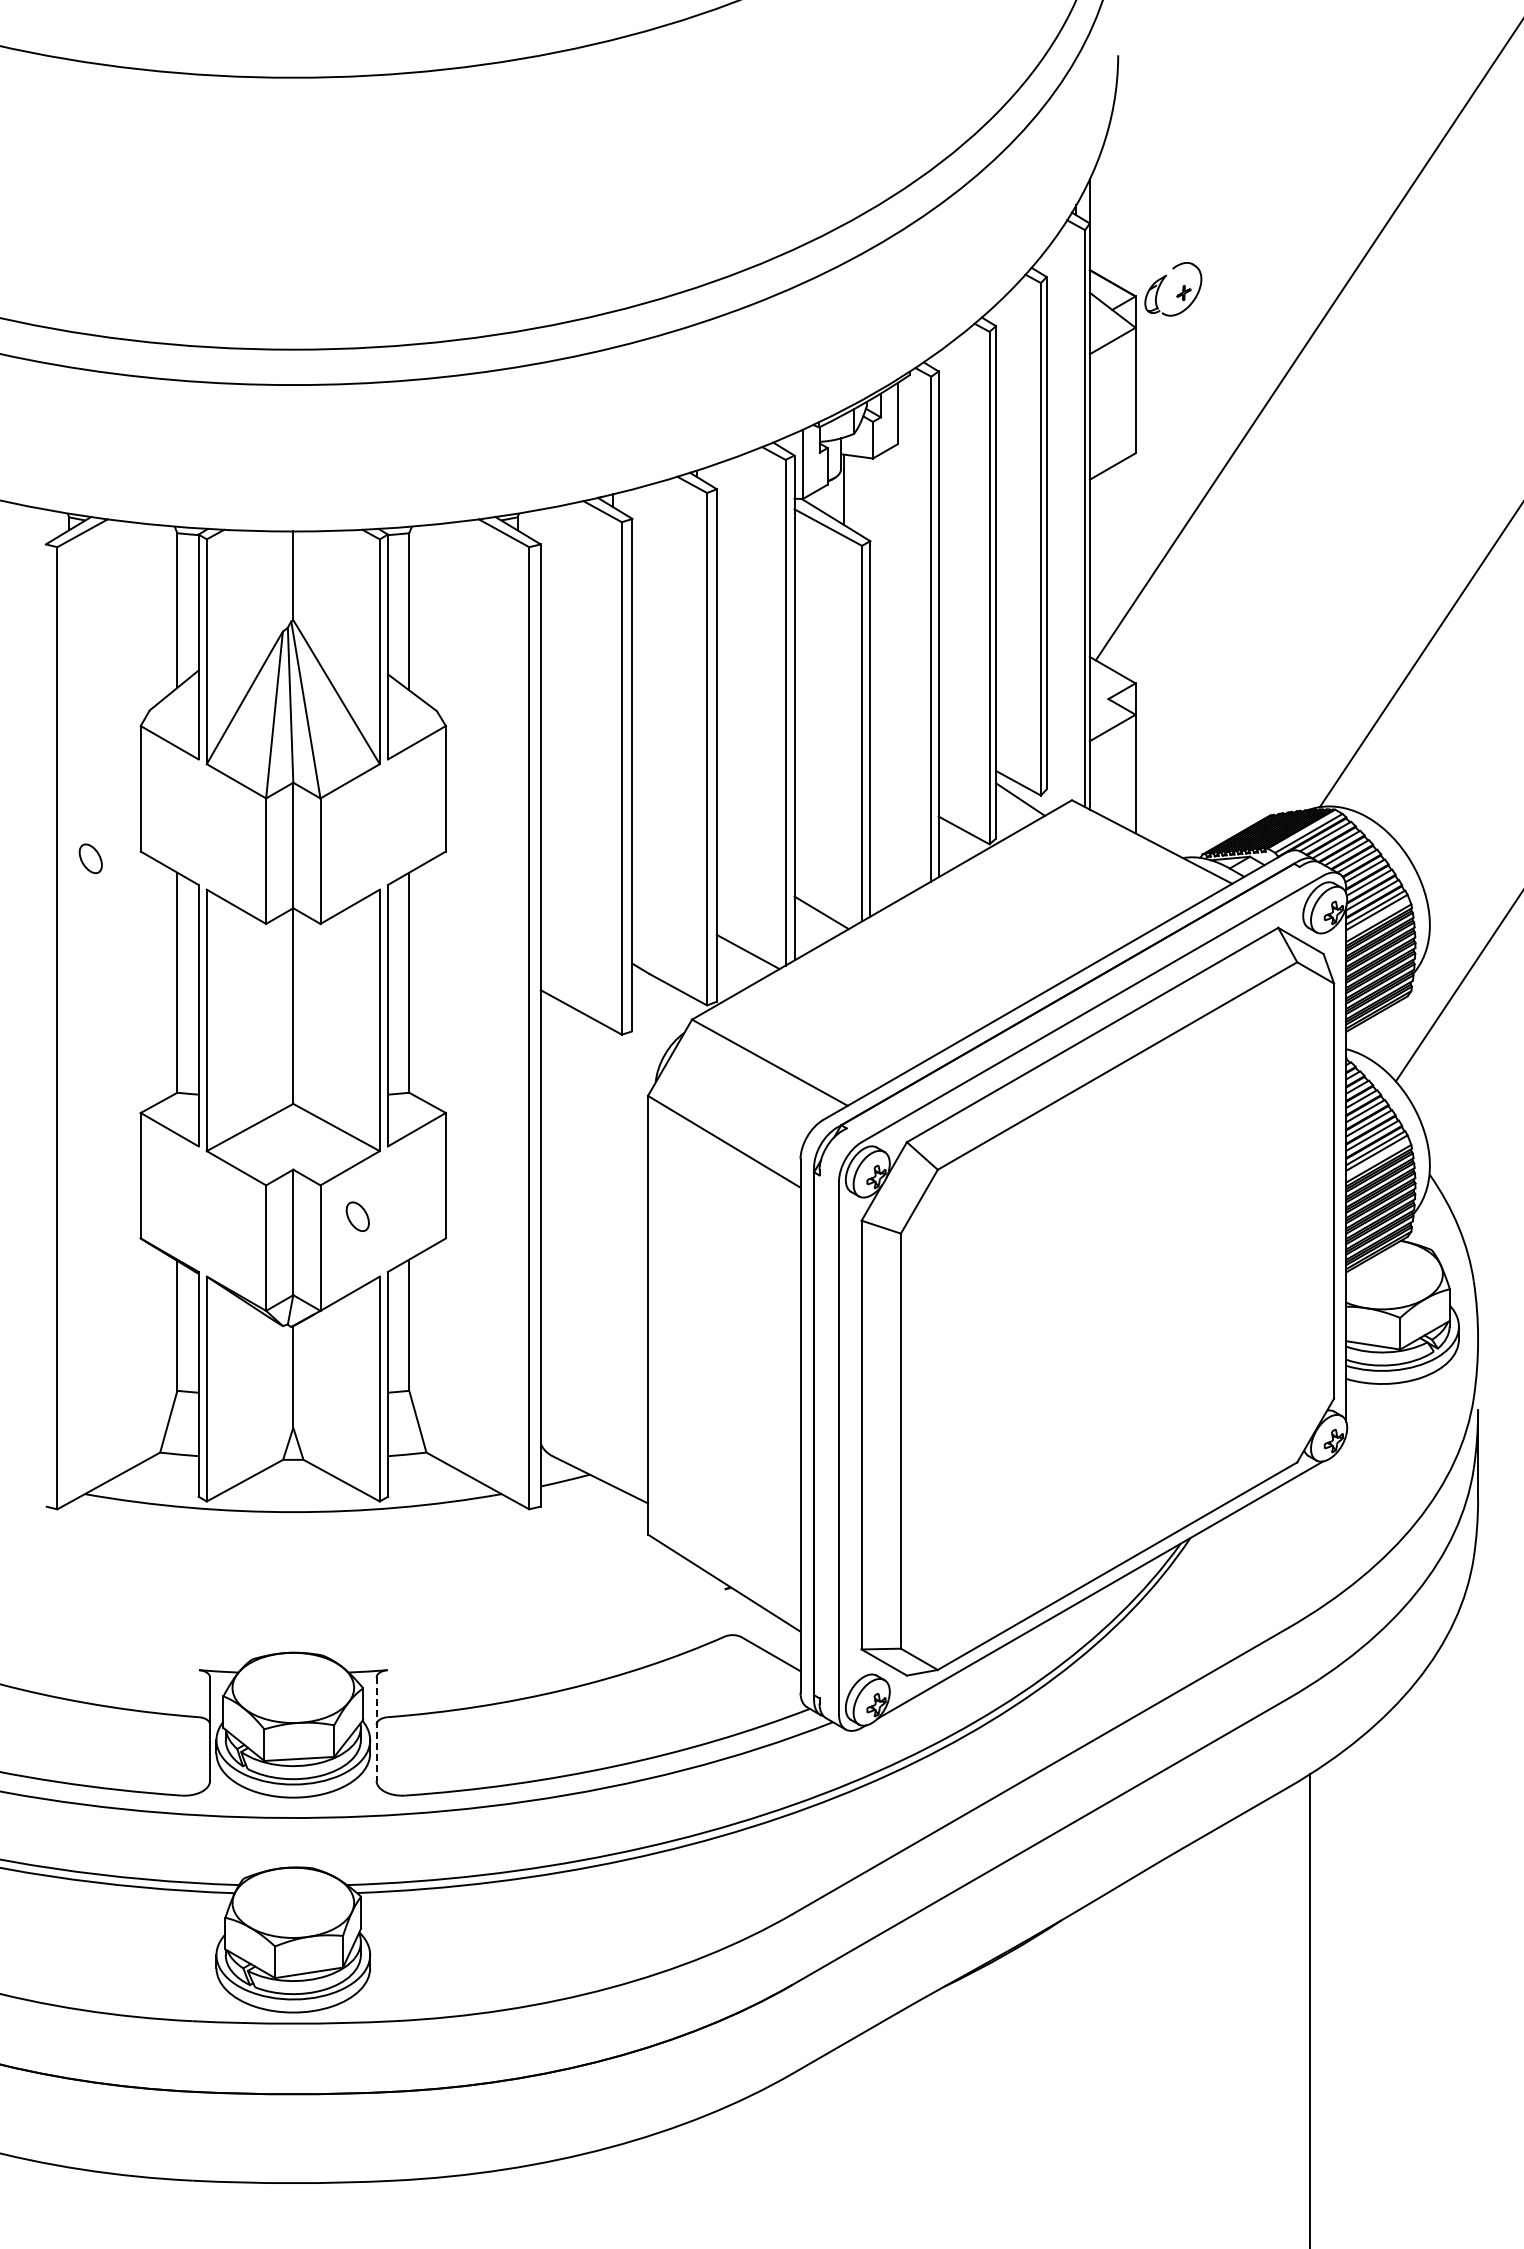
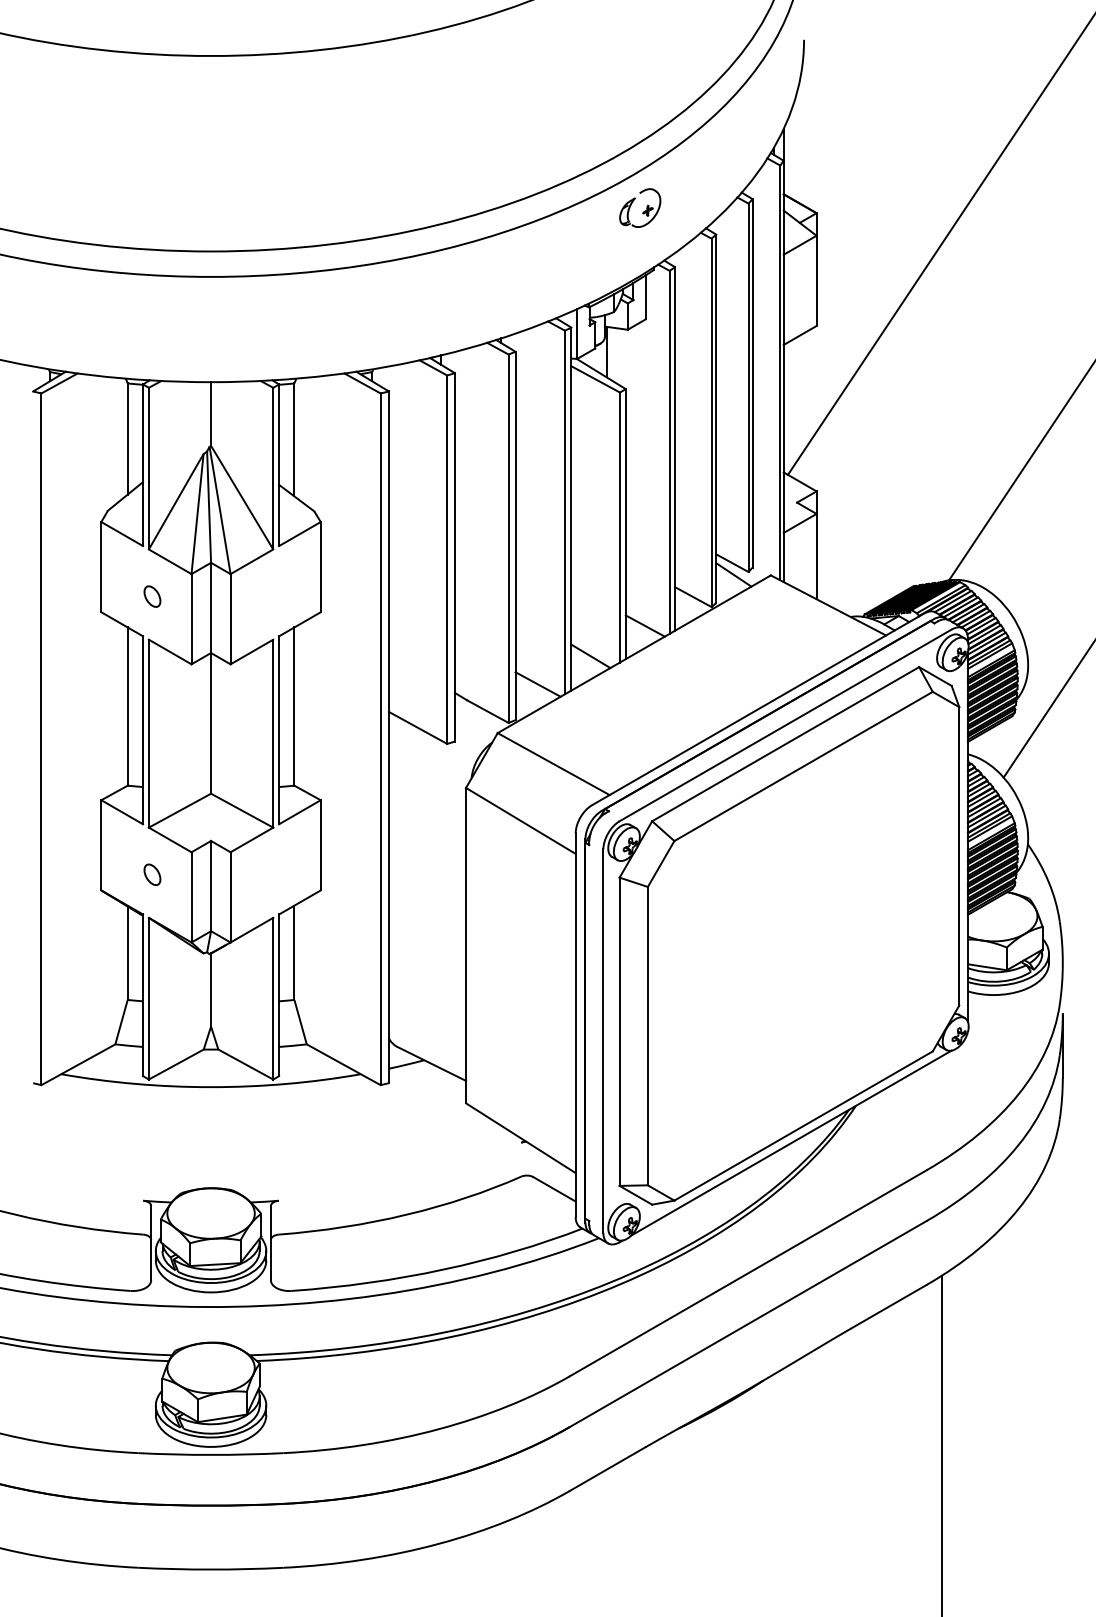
part: (1177, 294) -> (643, 211), moved
part: (90, 858) -> (152, 596), moved
line: (897, 870) -> (645, 625), added
part: (357, 1216) -> (152, 874), moved
line: (376, 1729) -> (270, 1243), dashed -> solid

